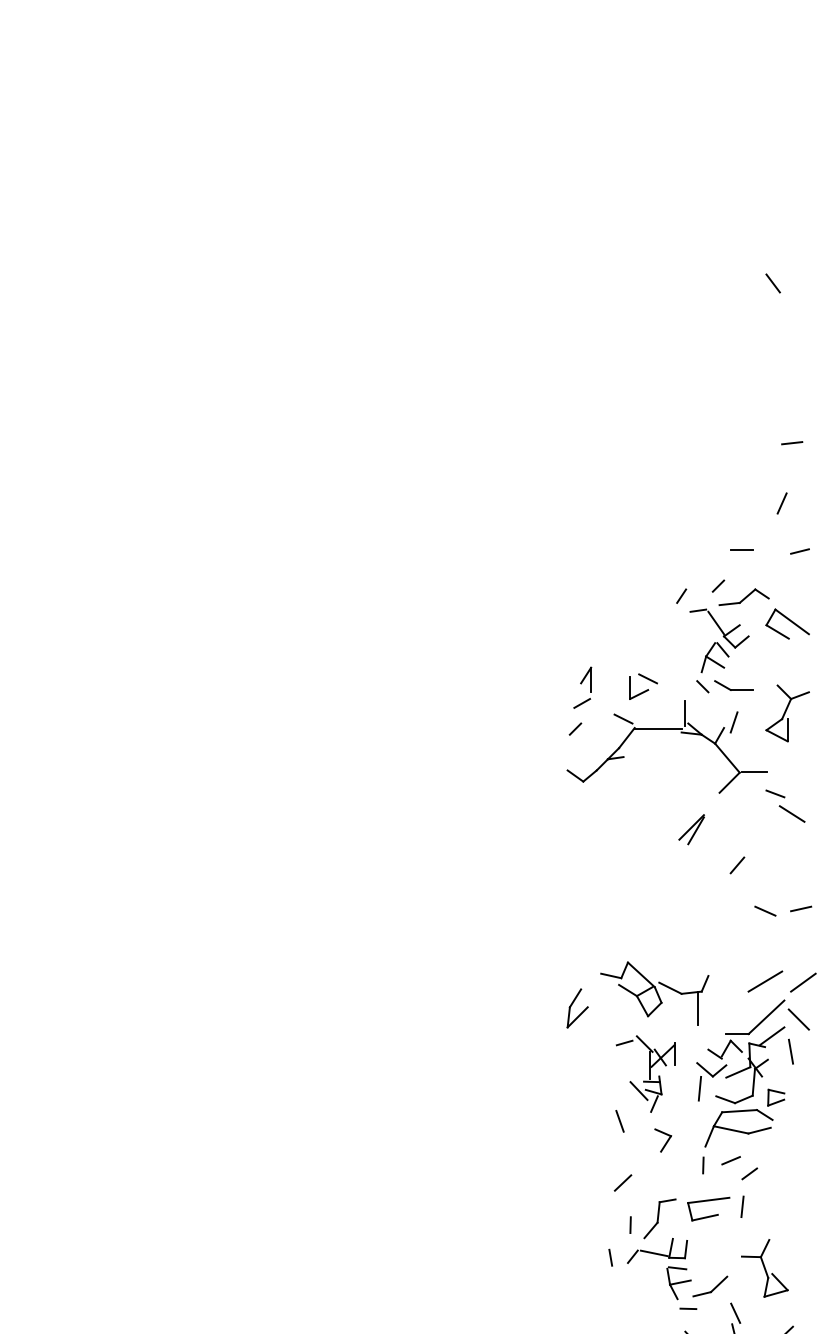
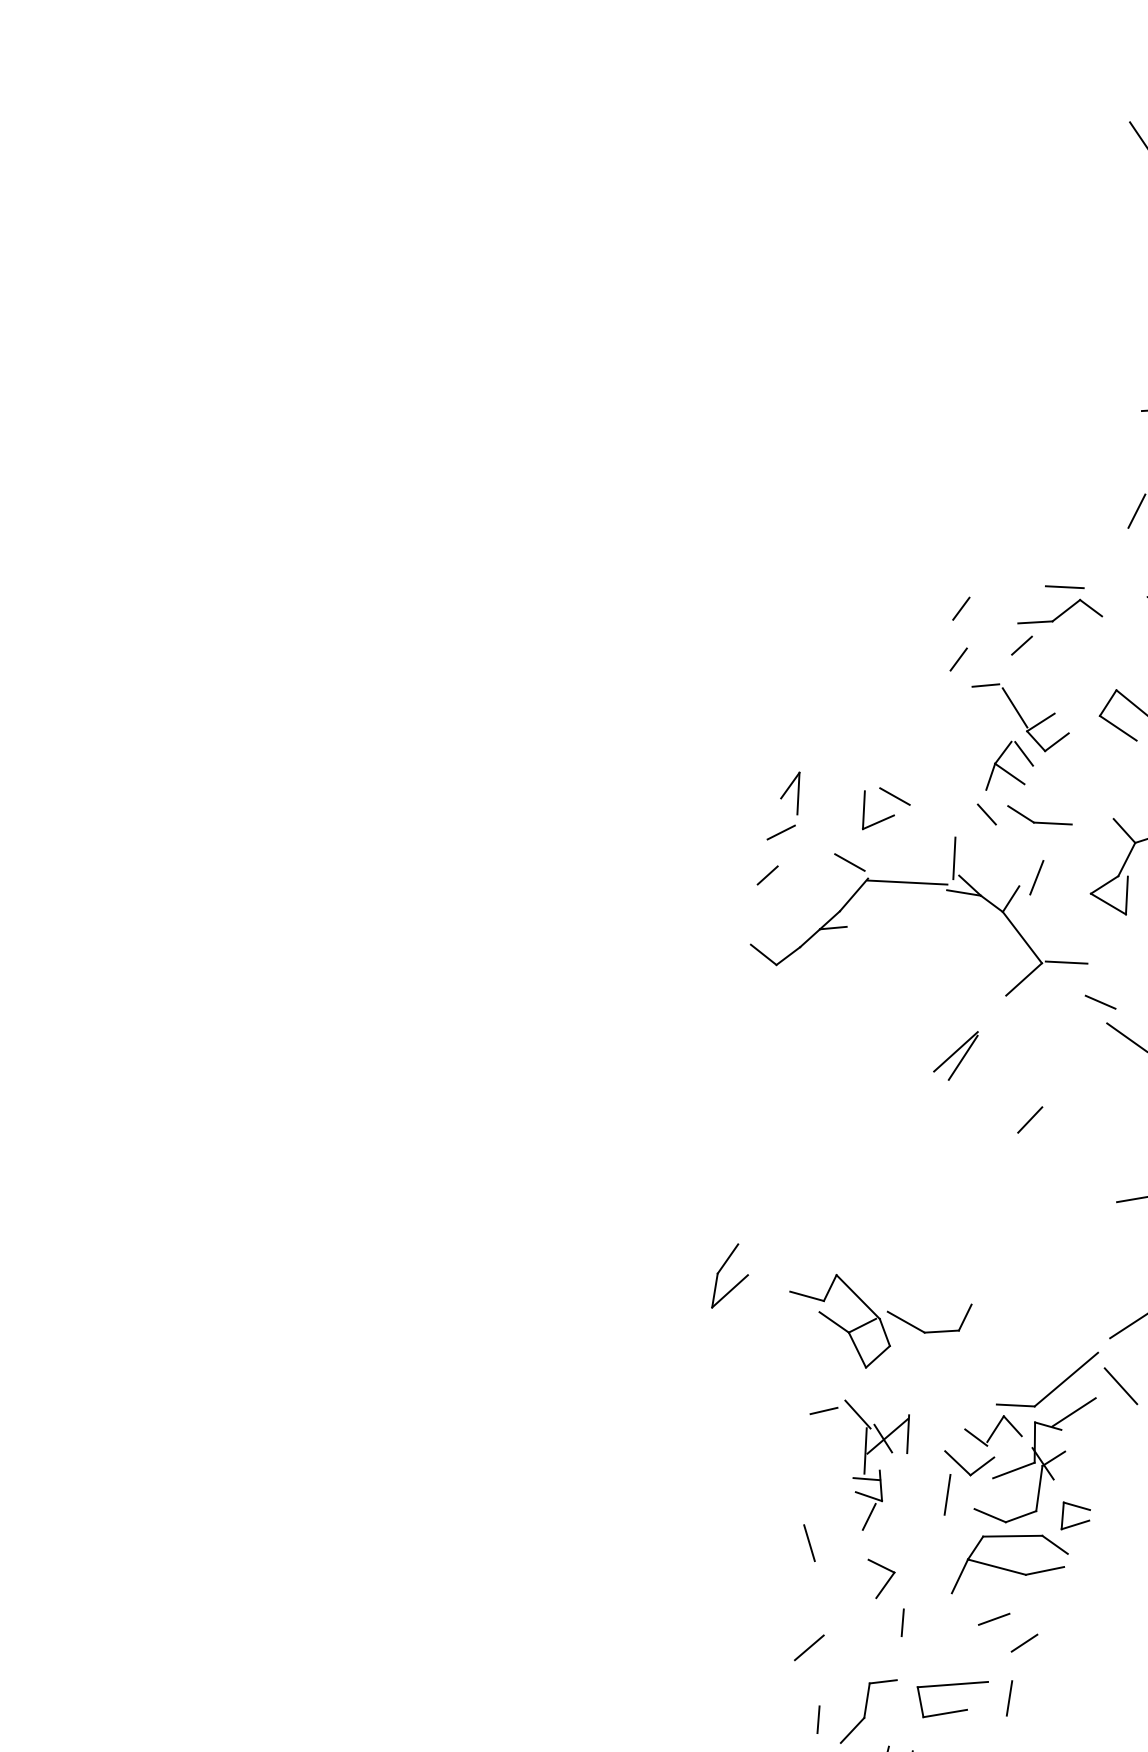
line: (681, 565) -> (961, 607), added
part: (743, 596) -> (1059, 610), moved
line: (765, 910) -> (1073, 1198), removed
line: (765, 981) -> (1067, 1318), removed
part: (577, 1008) -> (730, 1276), moved
line: (698, 1008) -> (951, 1358), removed
line: (790, 1051) -> (1104, 1439), removed
line: (638, 1090) -> (843, 1492), removed
line: (703, 1165) -> (902, 1622), moved

